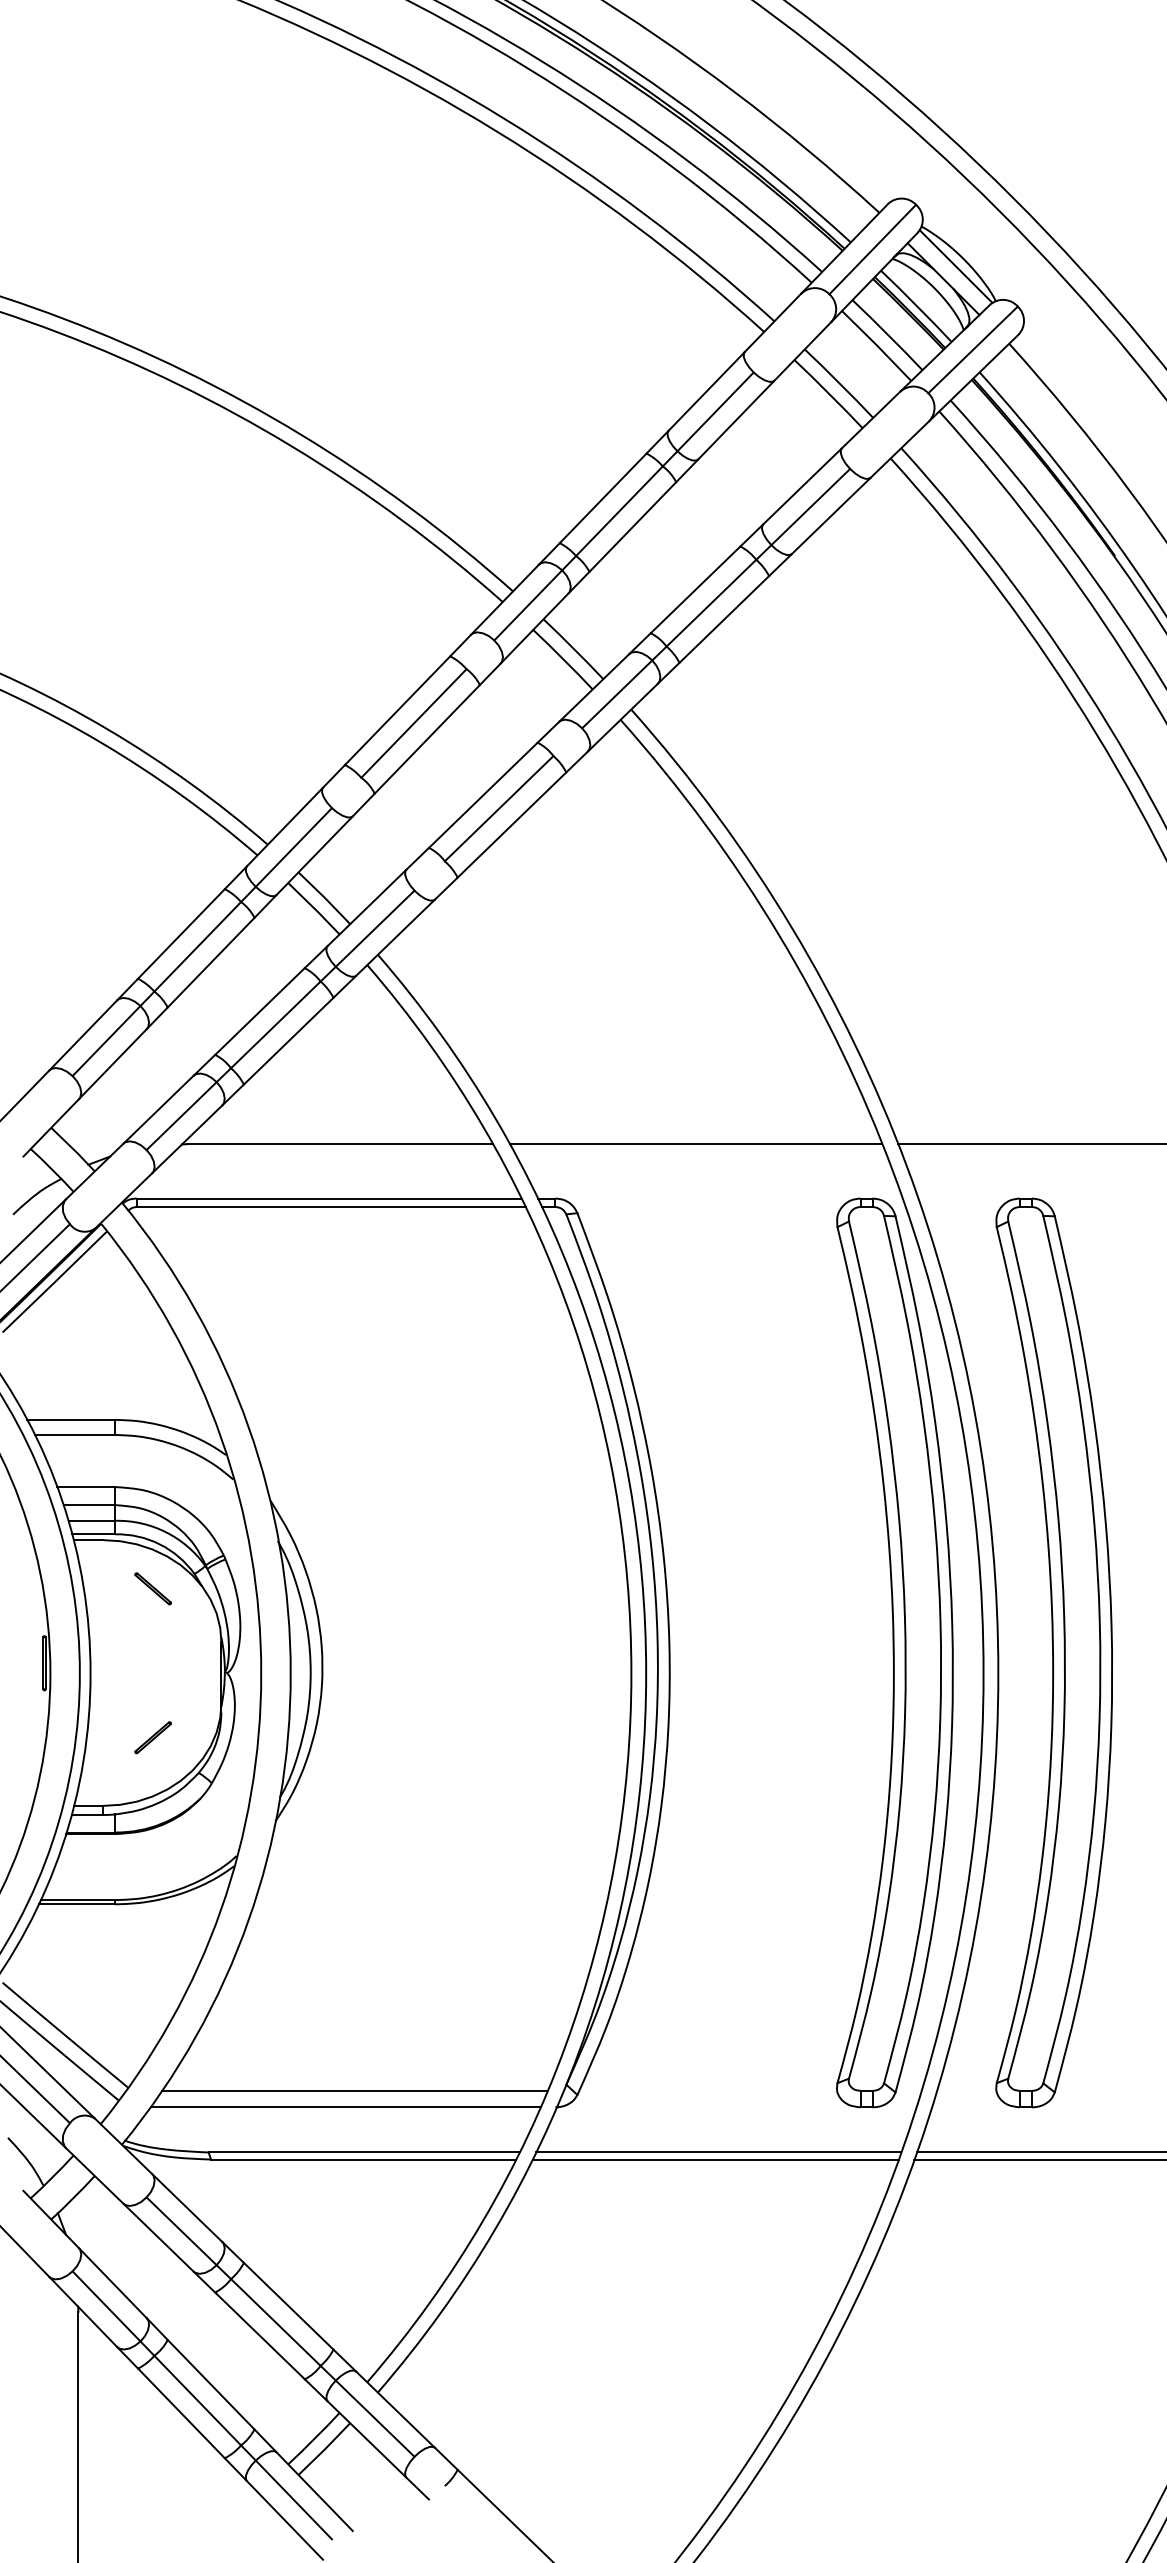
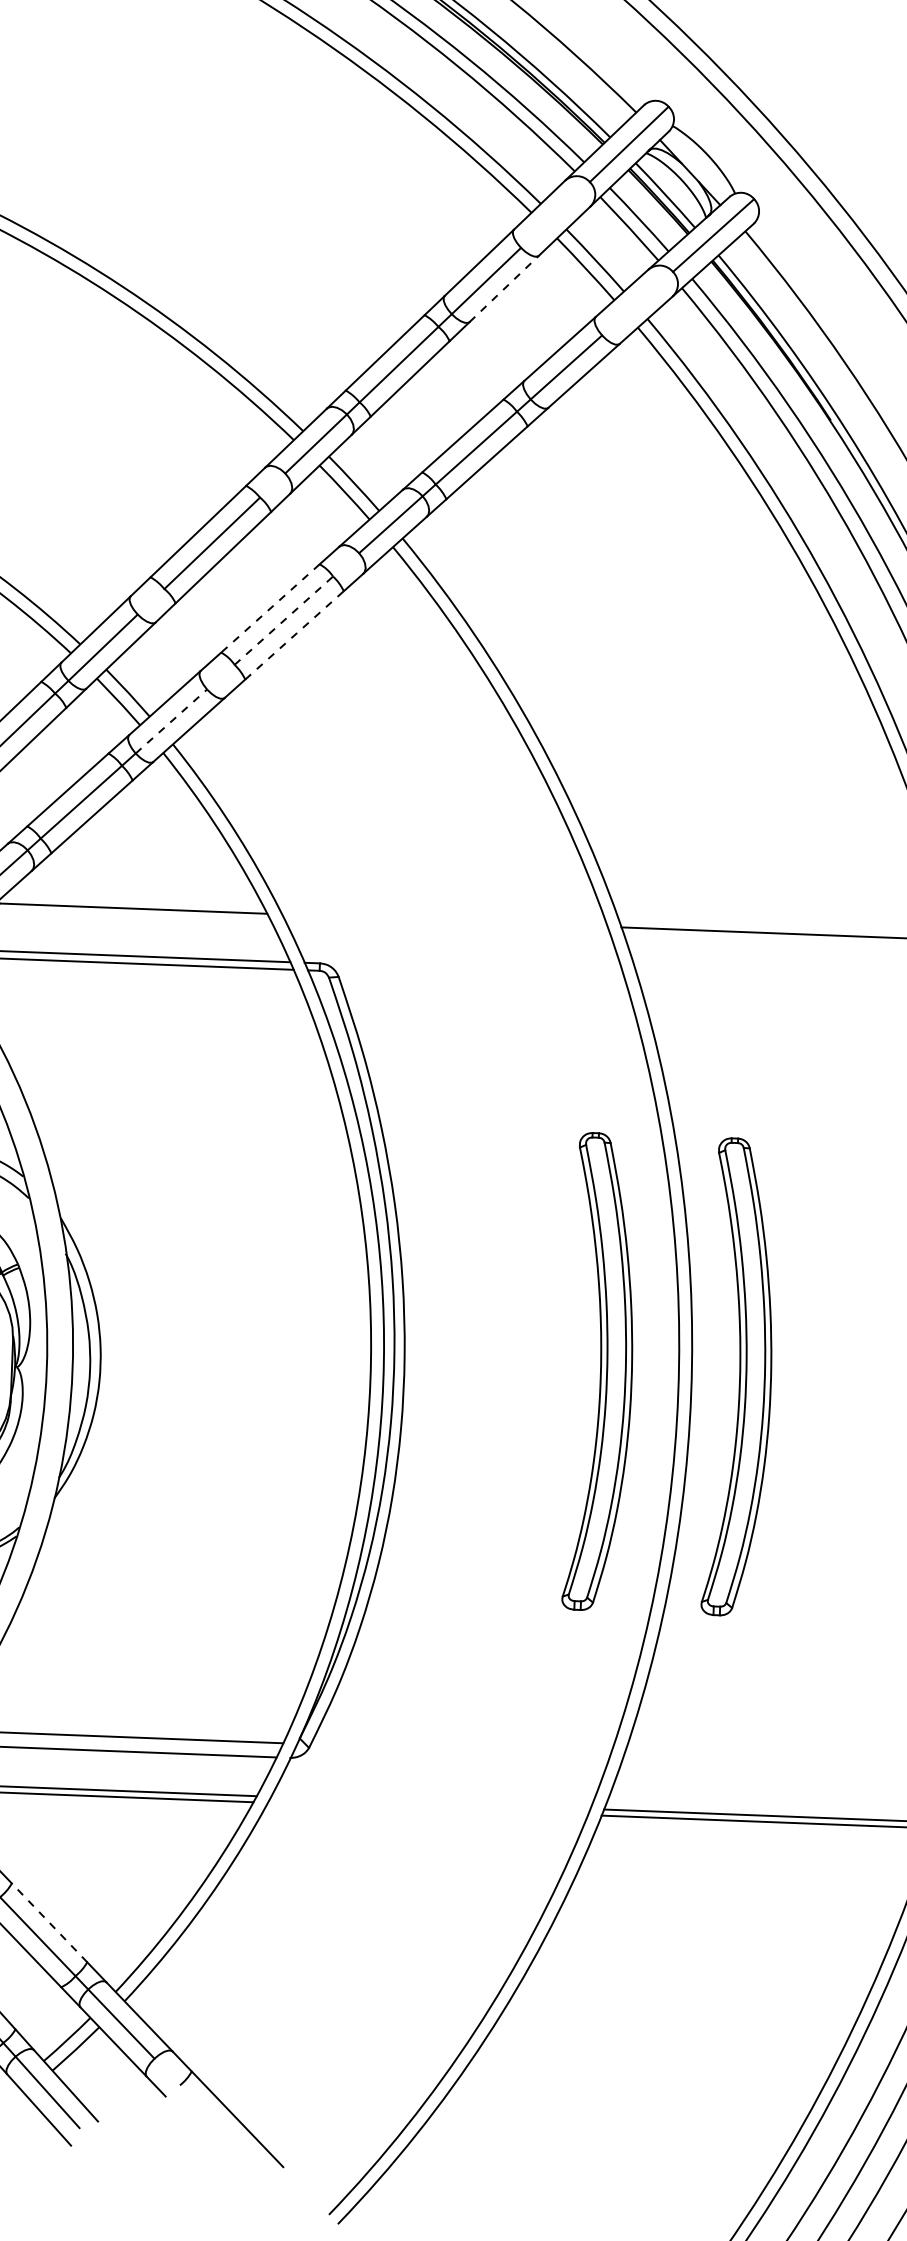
line: (955, 266) -> (701, 162), removed
line: (736, 420) -> (504, 289), solid -> dashed
line: (483, 795) -> (270, 608), solid -> dashed
line: (499, 808) -> (284, 620), solid -> dashed
line: (512, 824) -> (294, 634), solid -> dashed
line: (375, 928) -> (171, 721), solid -> dashed
line: (695, 1144) -> (444, 920), removed
part: (894, 1652) -> (601, 1371), size x0.6
part: (1053, 1652) -> (740, 1377), size x0.6
line: (718, 2152) -> (430, 1802), removed
line: (715, 2159) -> (427, 1808), removed
line: (288, 2305) -> (49, 1922), solid -> dashed

